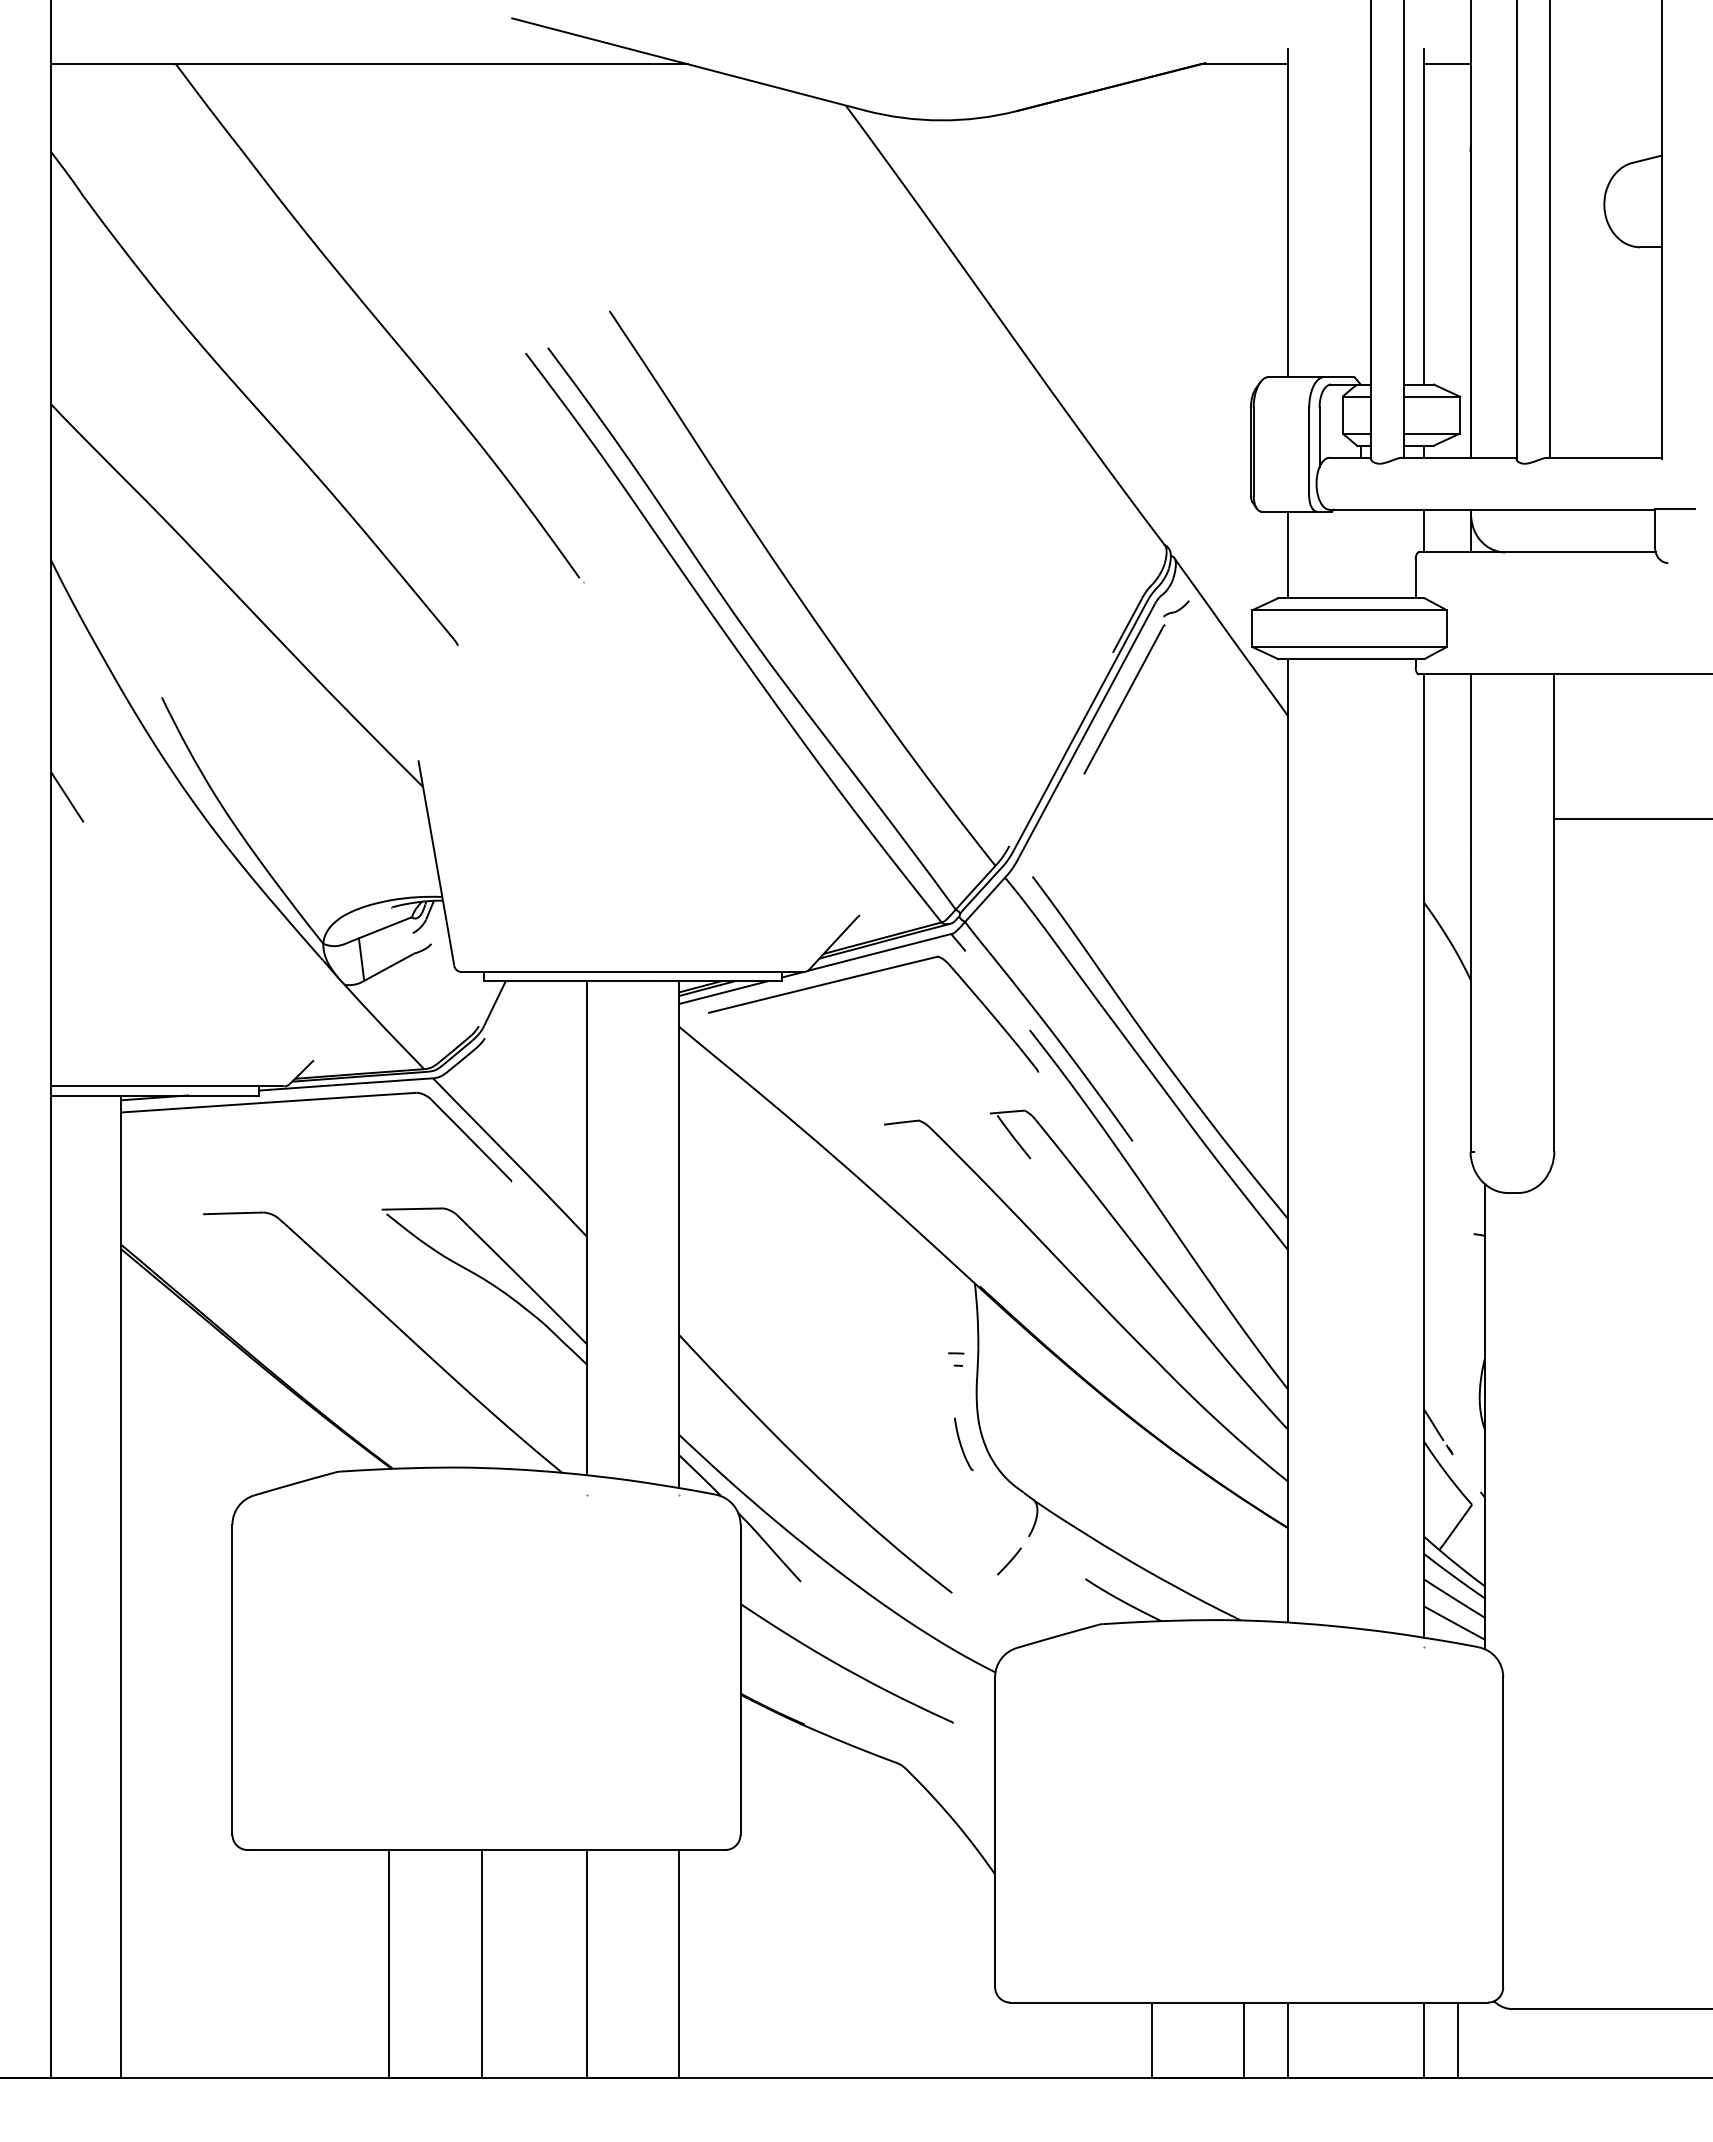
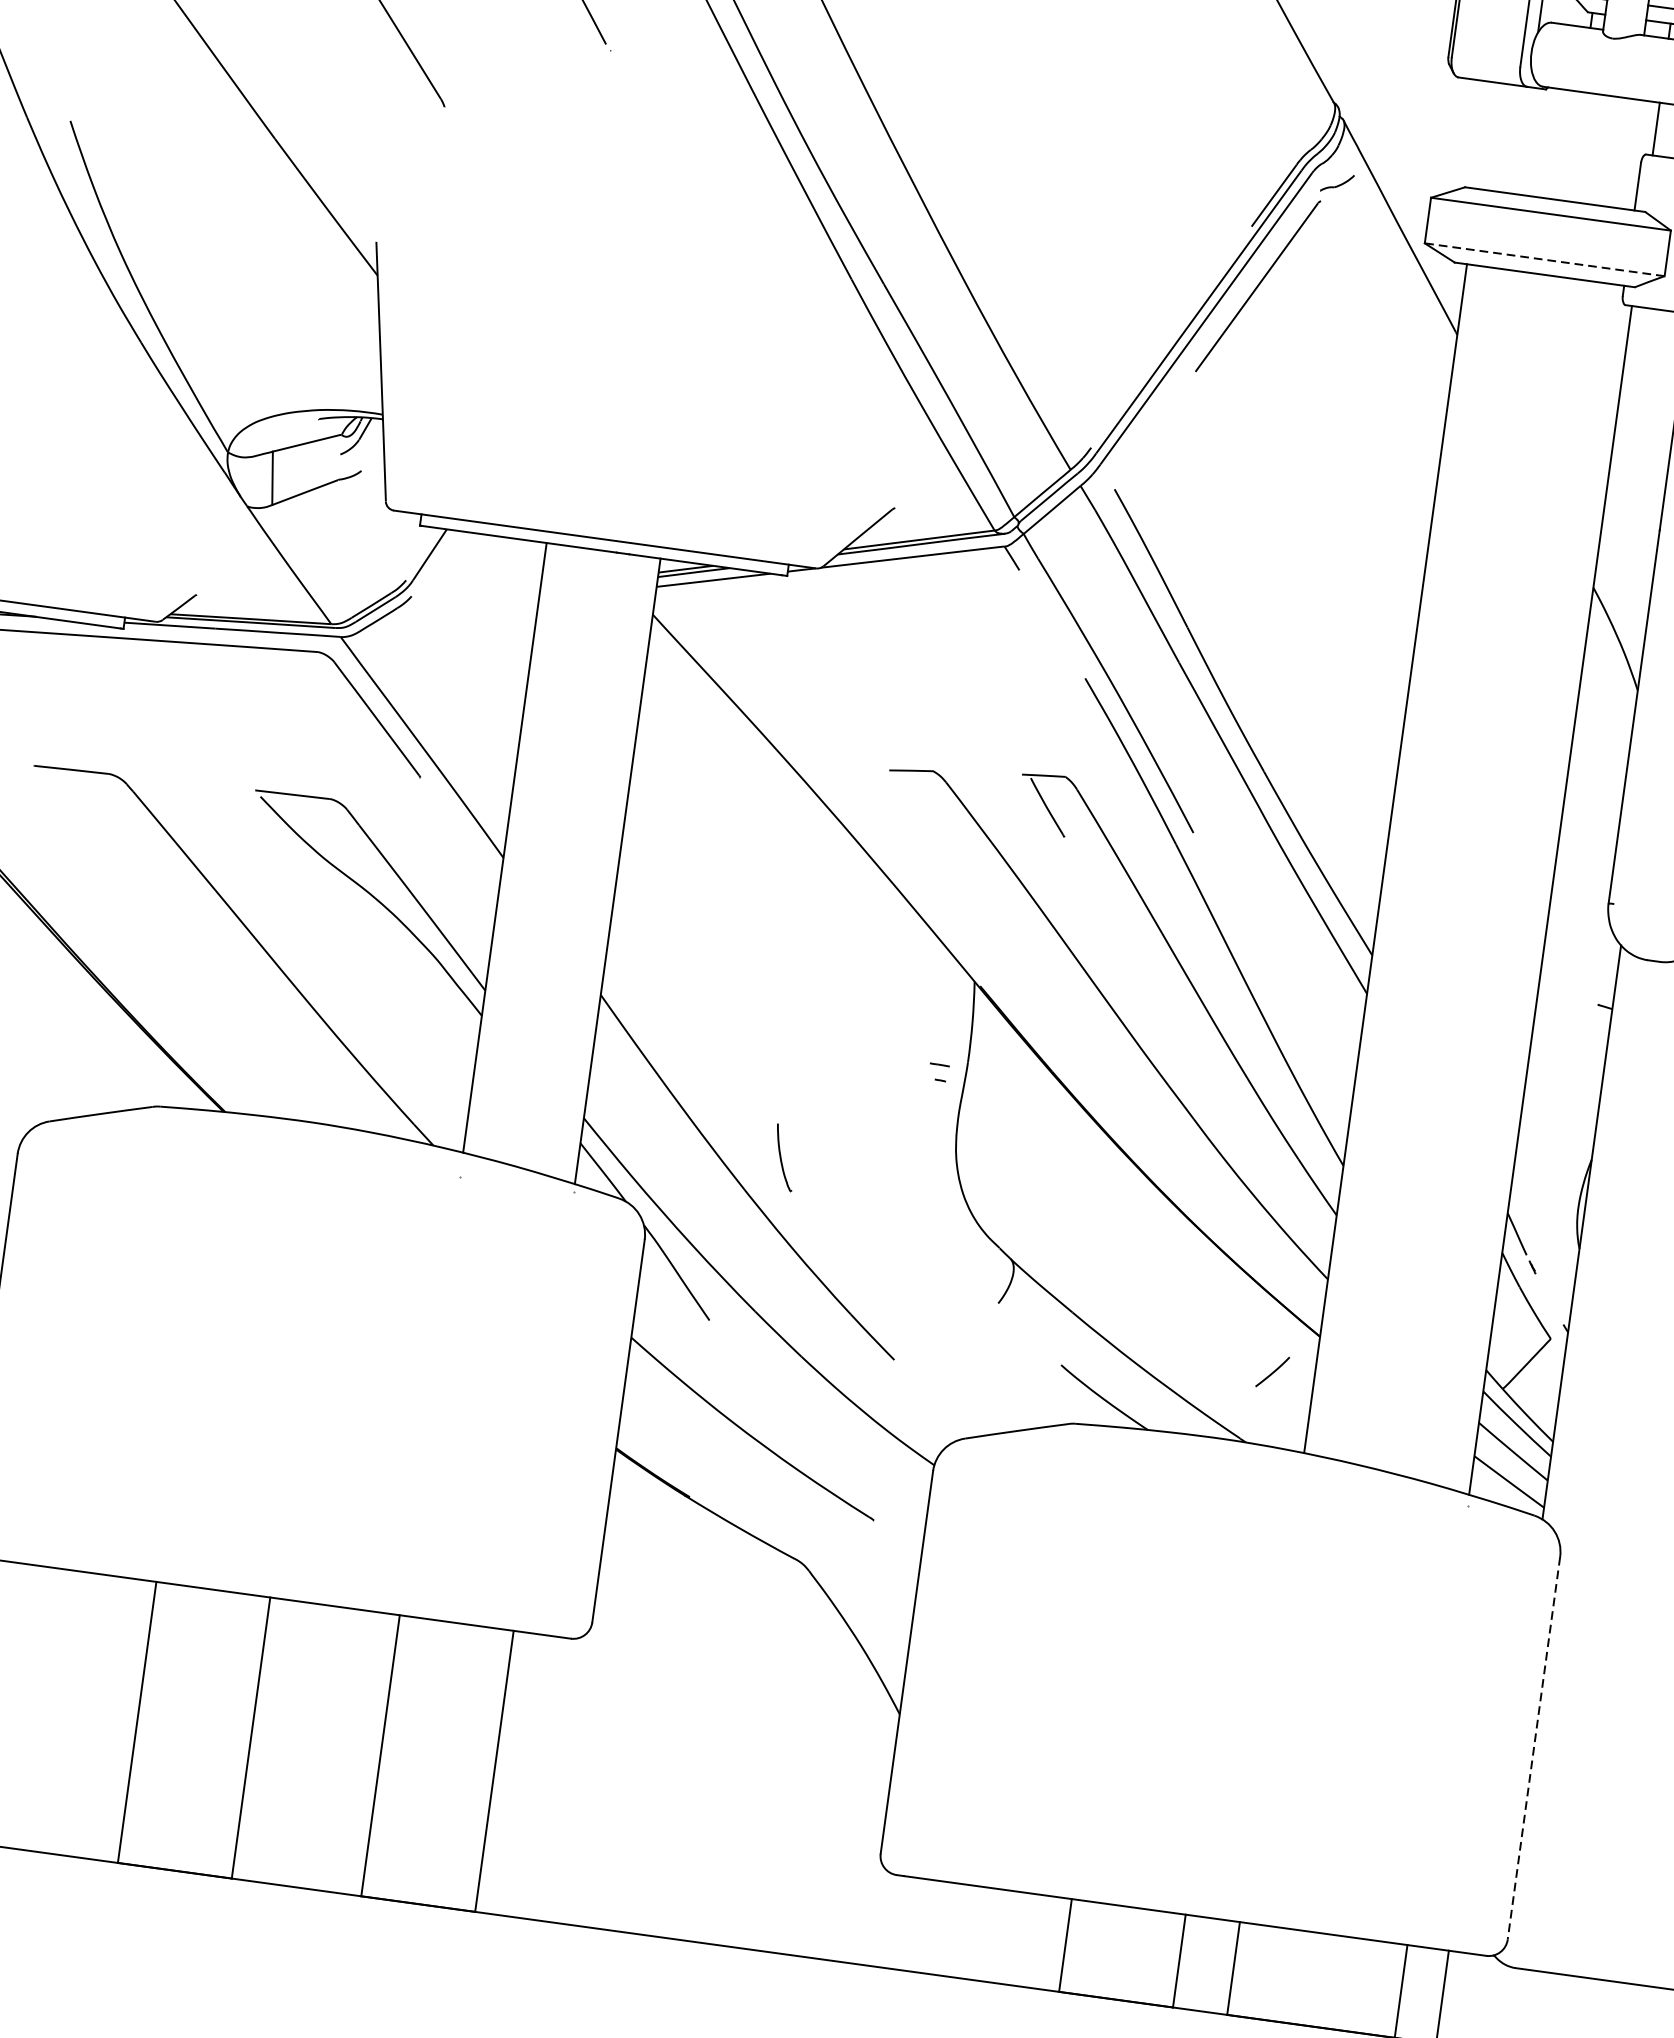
line: (1288, 554) -> (1484, 135), removed
line: (1349, 647) -> (1544, 260), solid -> dashed
part: (865, 975) -> (891, 583), removed
part: (963, 1444) -> (784, 1158), moved
line: (1009, 1561) -> (1272, 1372), moved
line: (1503, 1832) -> (1534, 1748), solid -> dashed

